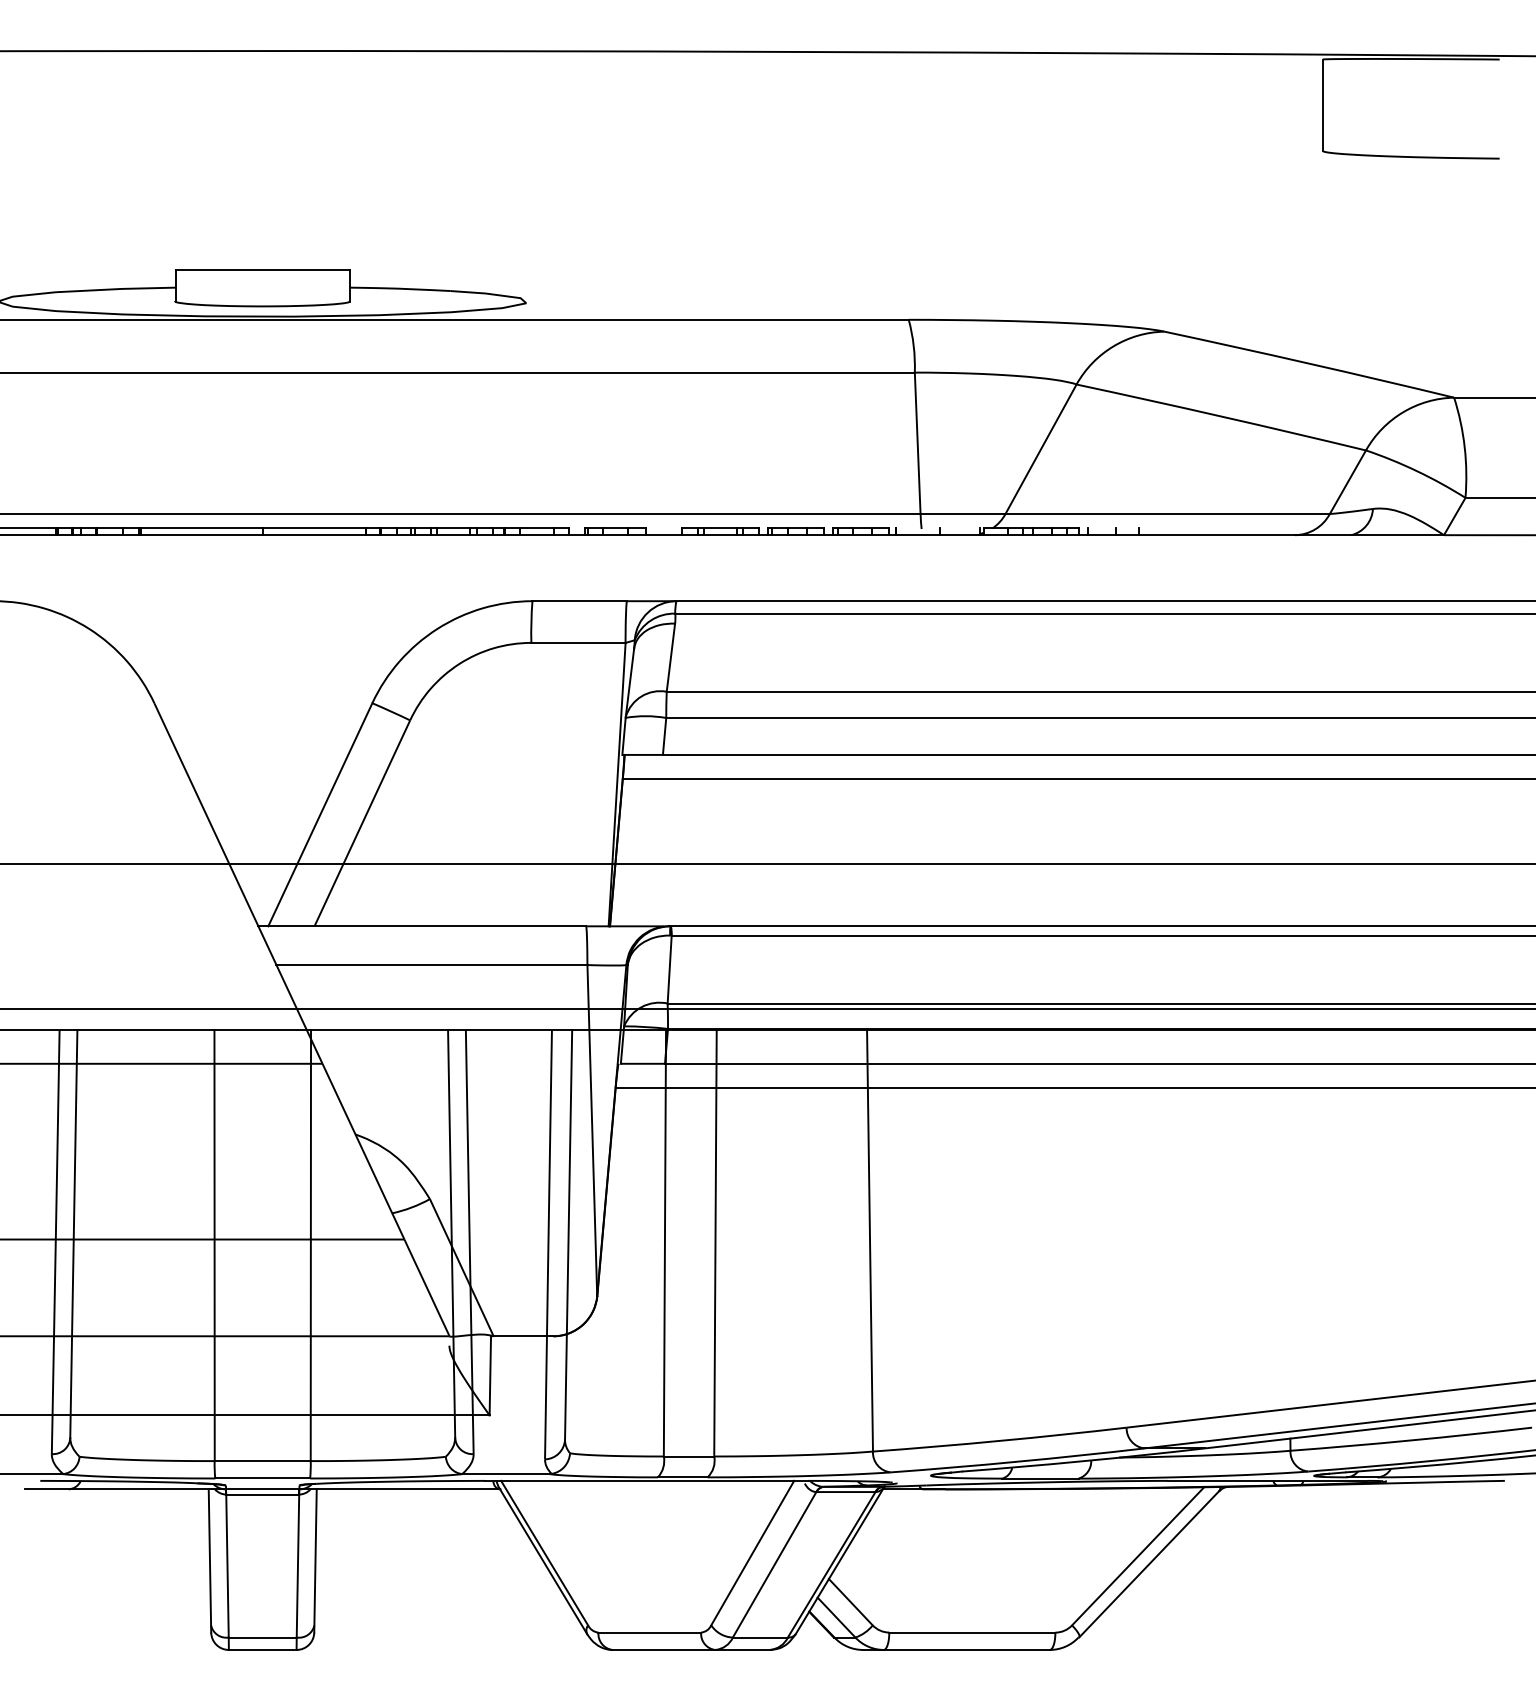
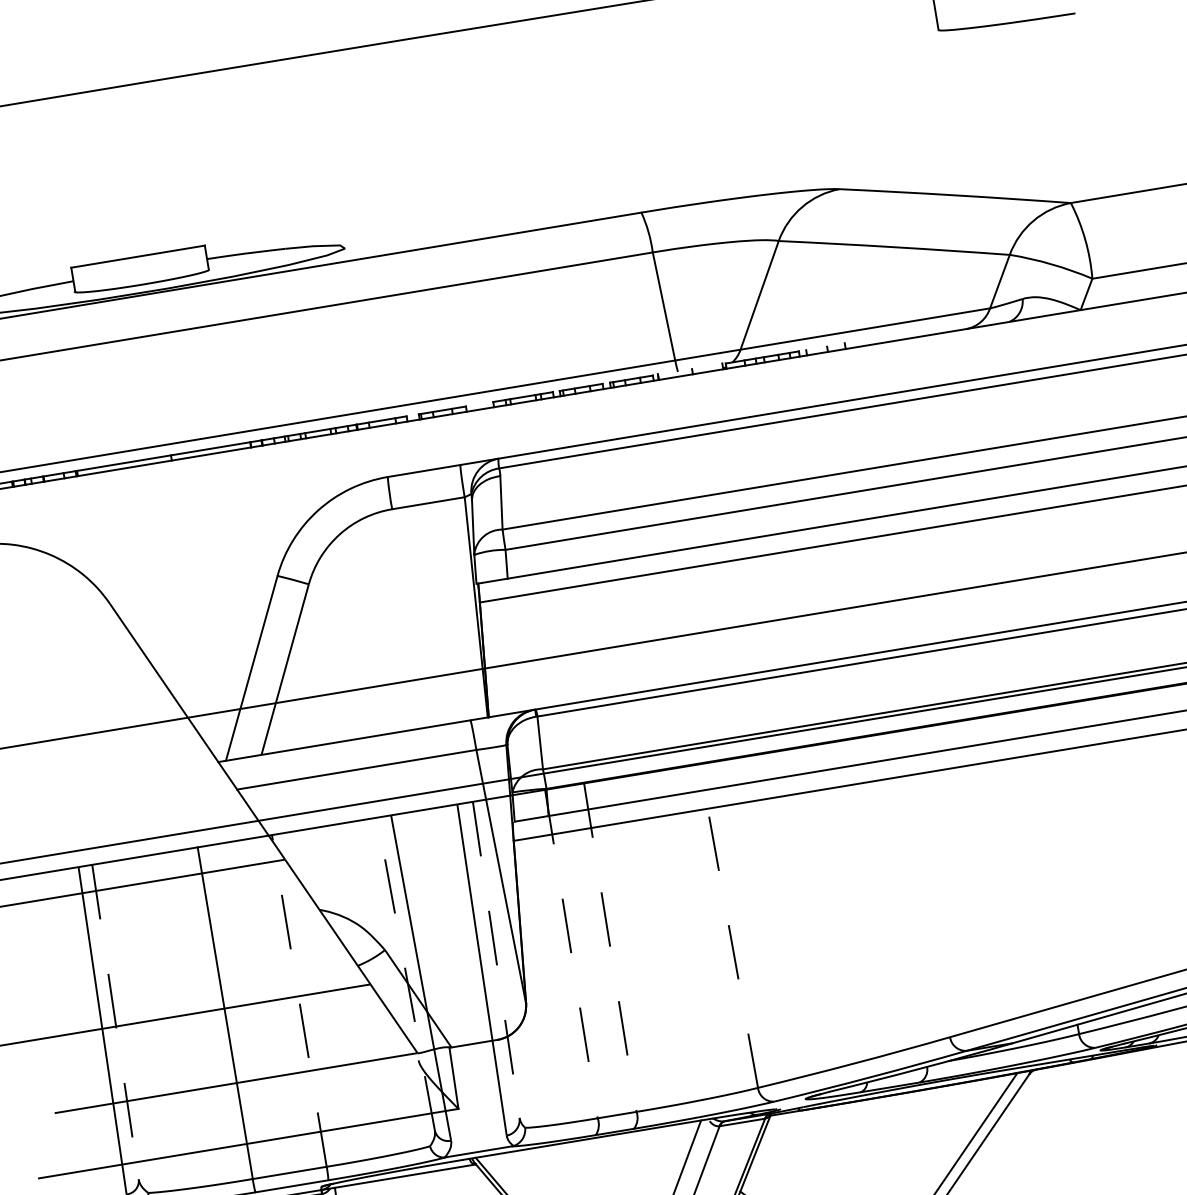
line: (73, 1233) -> (115, 1021), solid -> dashed
line: (451, 1233) -> (405, 973), solid -> dashed
line: (568, 1234) -> (496, 959), solid -> dashed
line: (870, 1240) -> (729, 925), solid -> dashed
line: (664, 1243) -> (571, 954), solid -> dashed
line: (715, 1243) -> (610, 947), solid -> dashed
line: (310, 1245) -> (299, 1000), solid -> dashed

